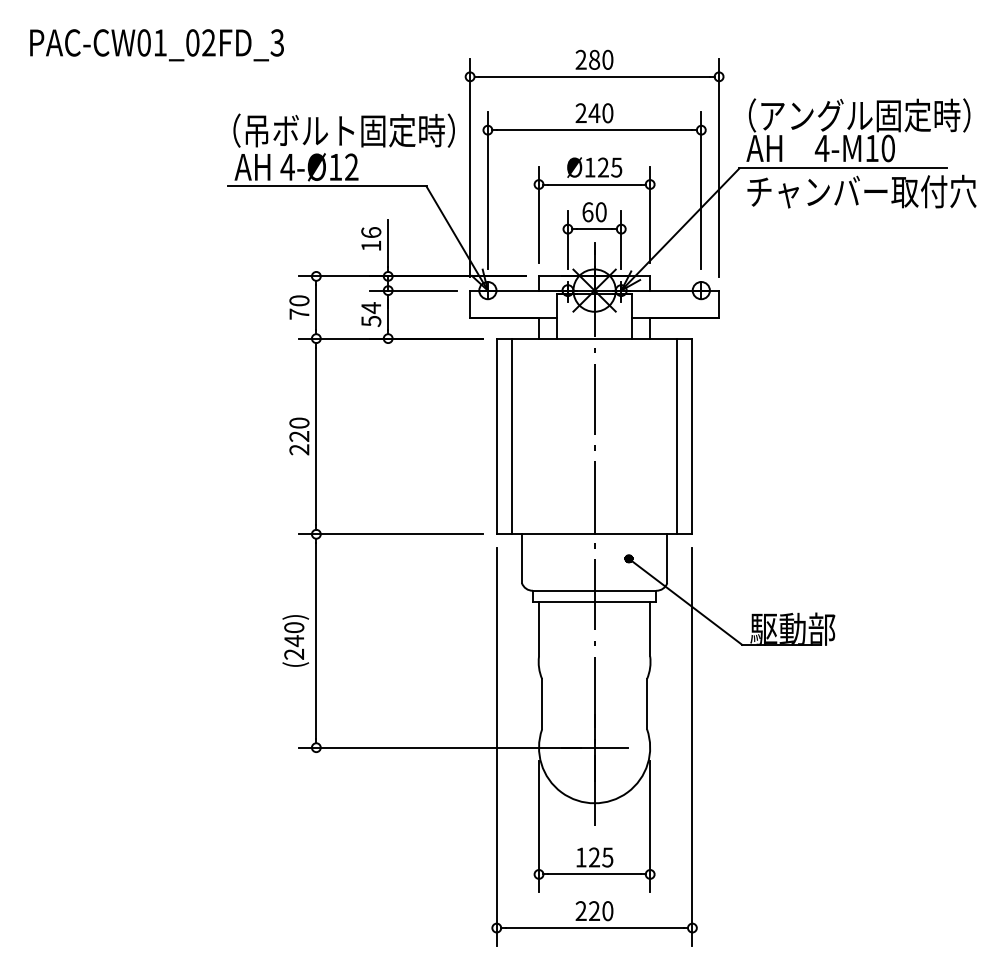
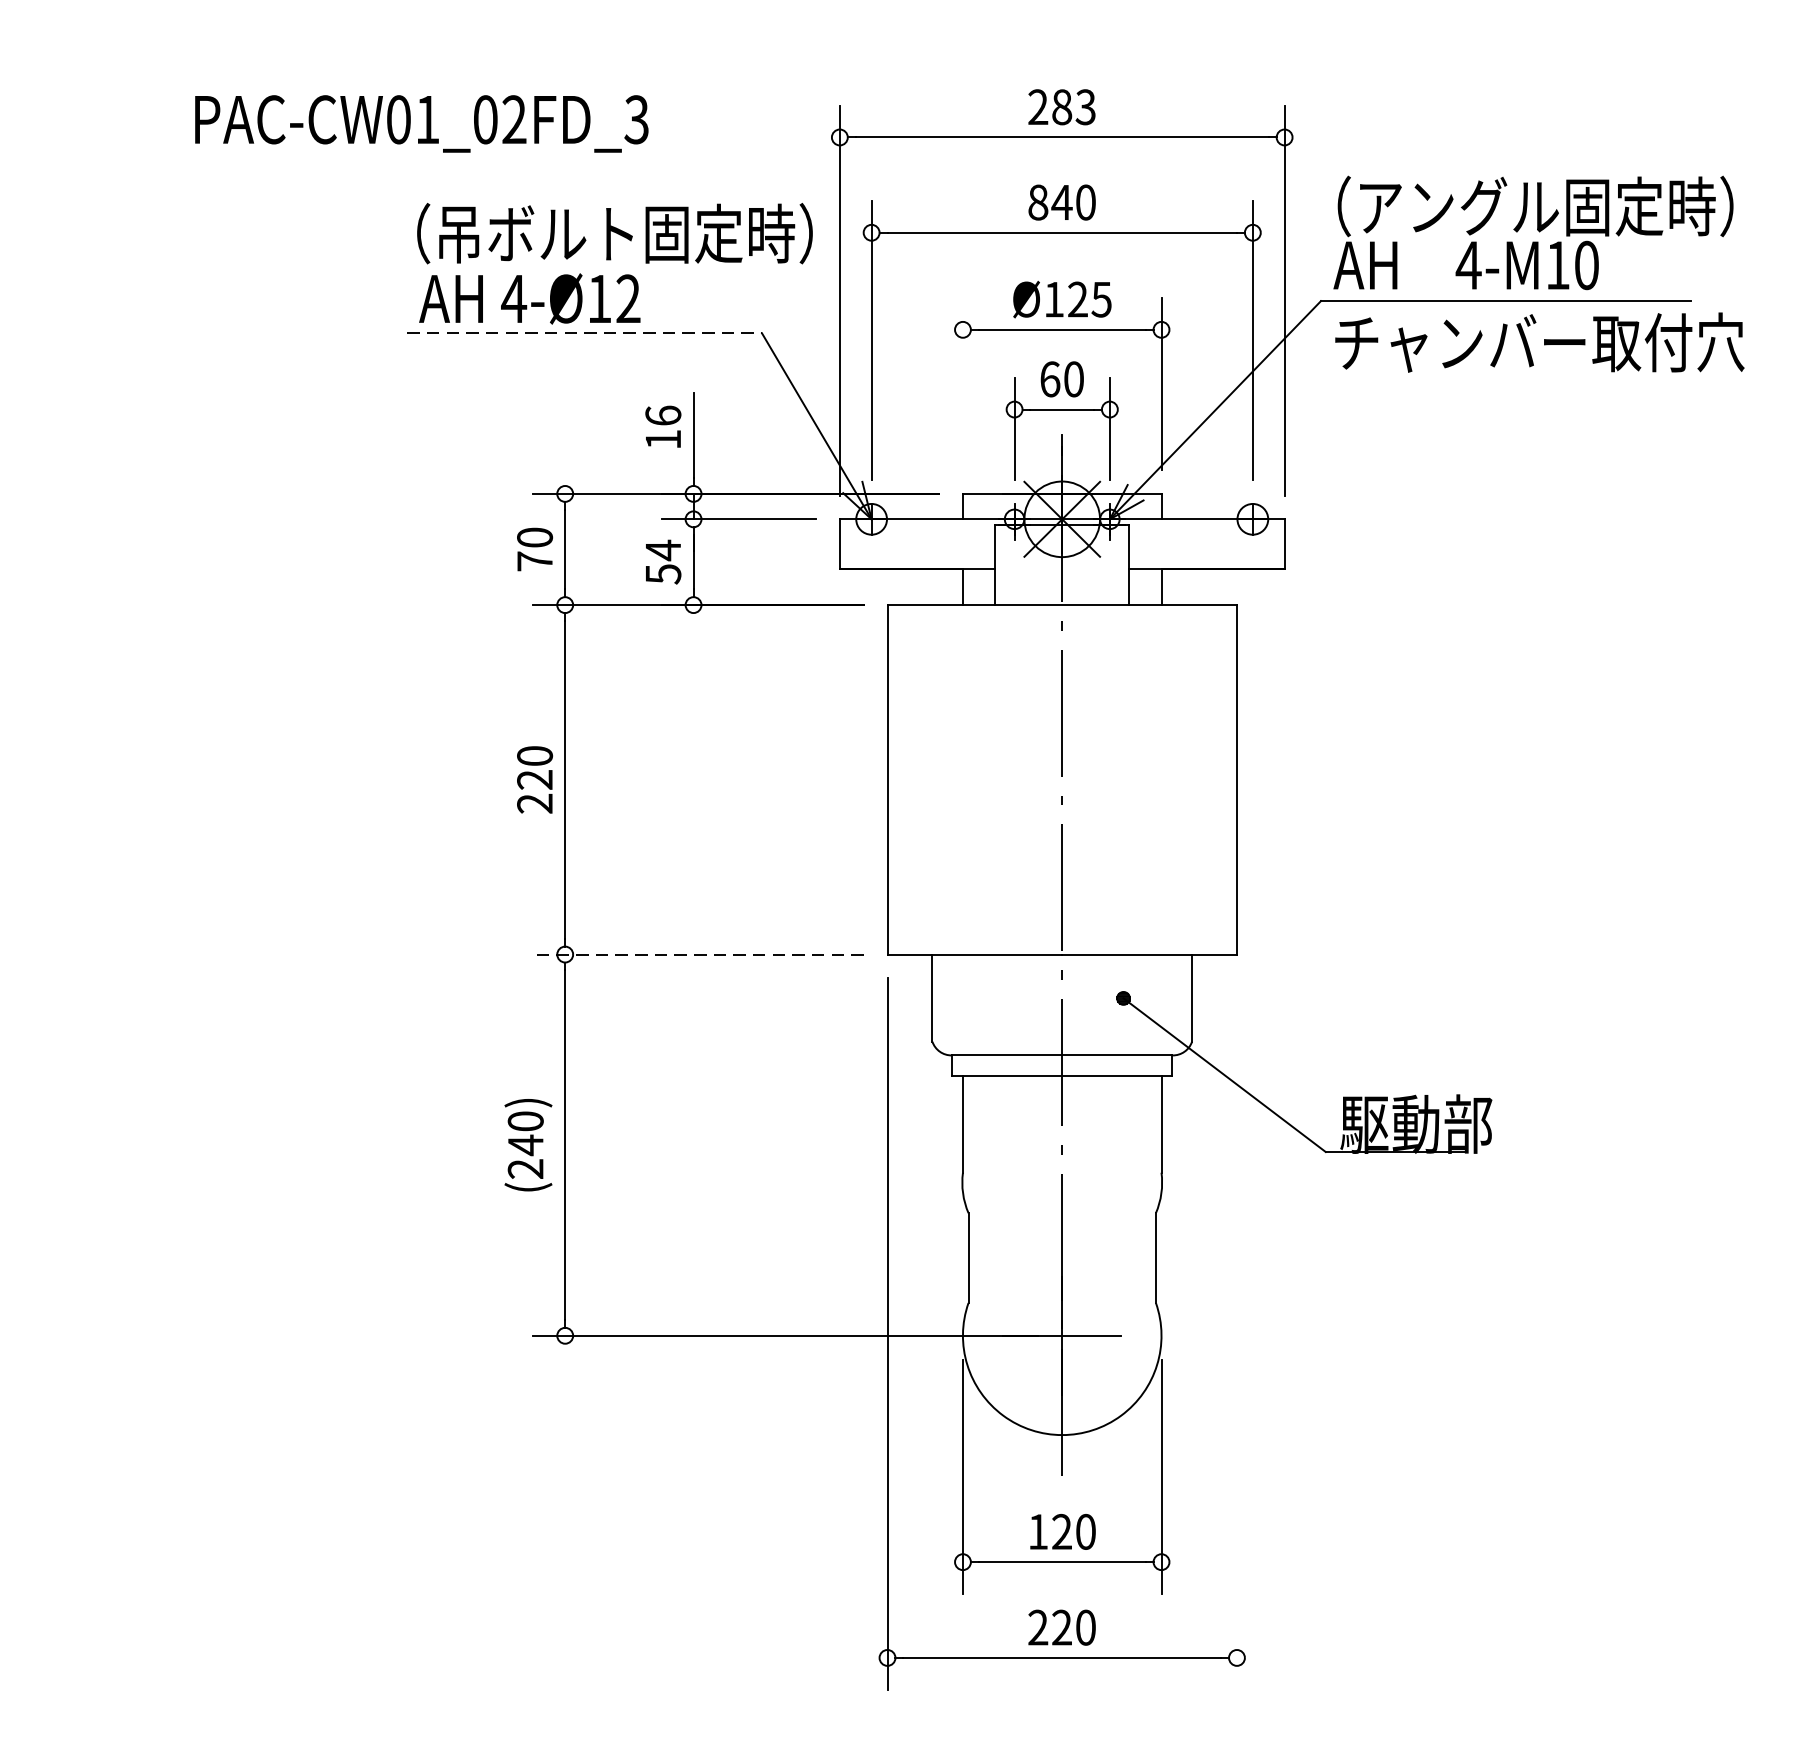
text: (156, 45) -> (420, 124), moved
text: (607, 59) -> (1085, 106), 280 -> 283
text: (580, 113) -> (1037, 202), 240 -> 840
line: (327, 186) -> (585, 333), solid -> dashed
line: (539, 214) -> (963, 383), removed
line: (511, 436) -> (913, 779), removed
line: (677, 436) -> (1210, 779), removed
line: (390, 534) -> (697, 954), solid -> dashed
line: (692, 746) -> (1237, 1333), removed
text: (607, 857) -> (1085, 1531), 125 -> 120

